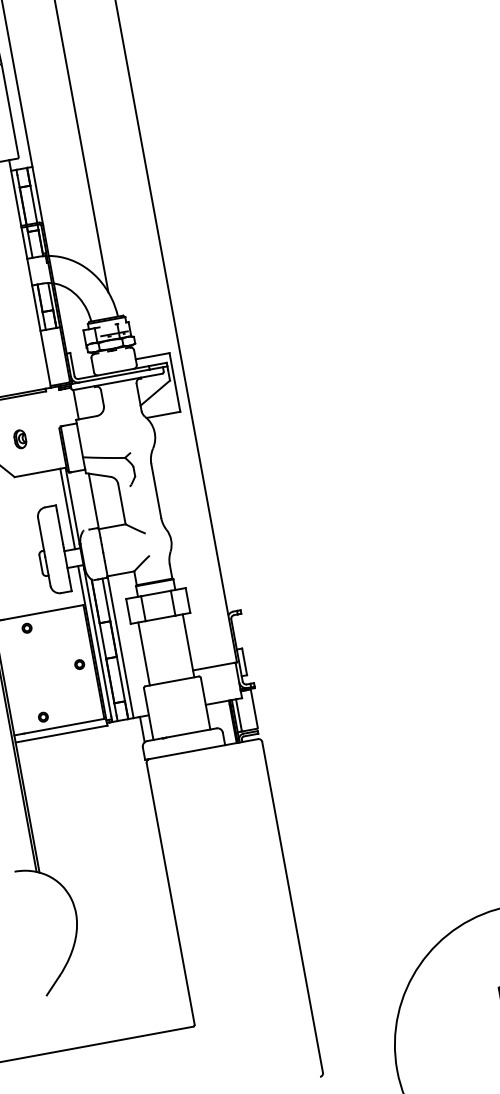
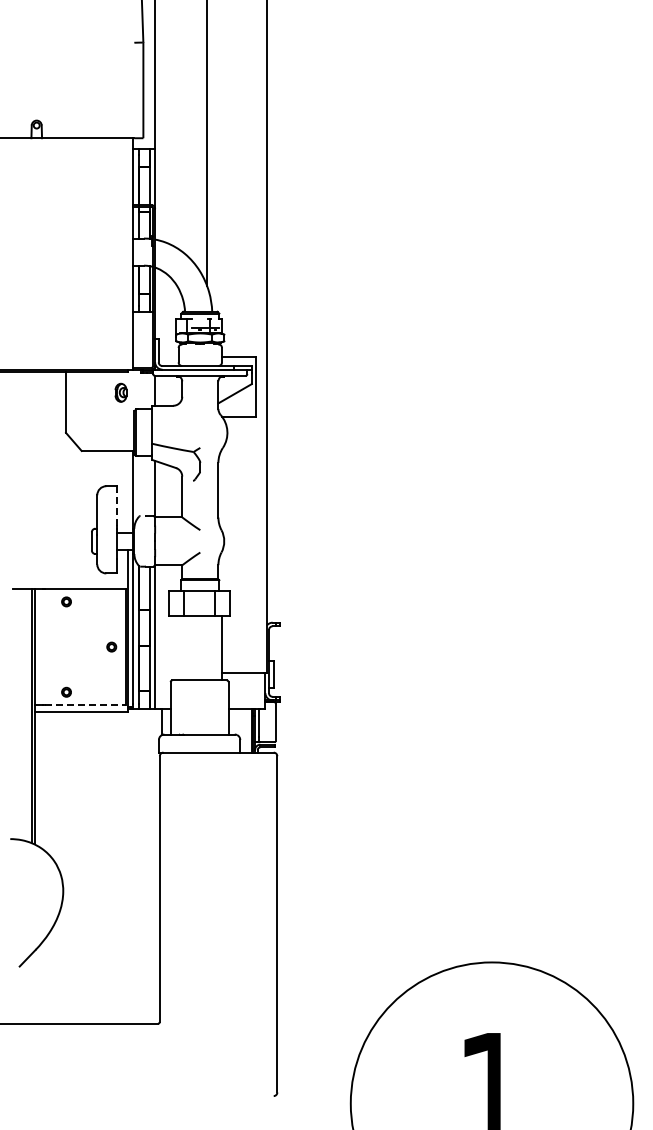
part: (19, 439) -> (120, 392), moved
line: (68, 508) -> (128, 491), removed
line: (60, 527) -> (117, 508), solid -> dashed
line: (144, 654) -> (177, 648), removed
line: (64, 725) -> (85, 704), solid -> dashed

